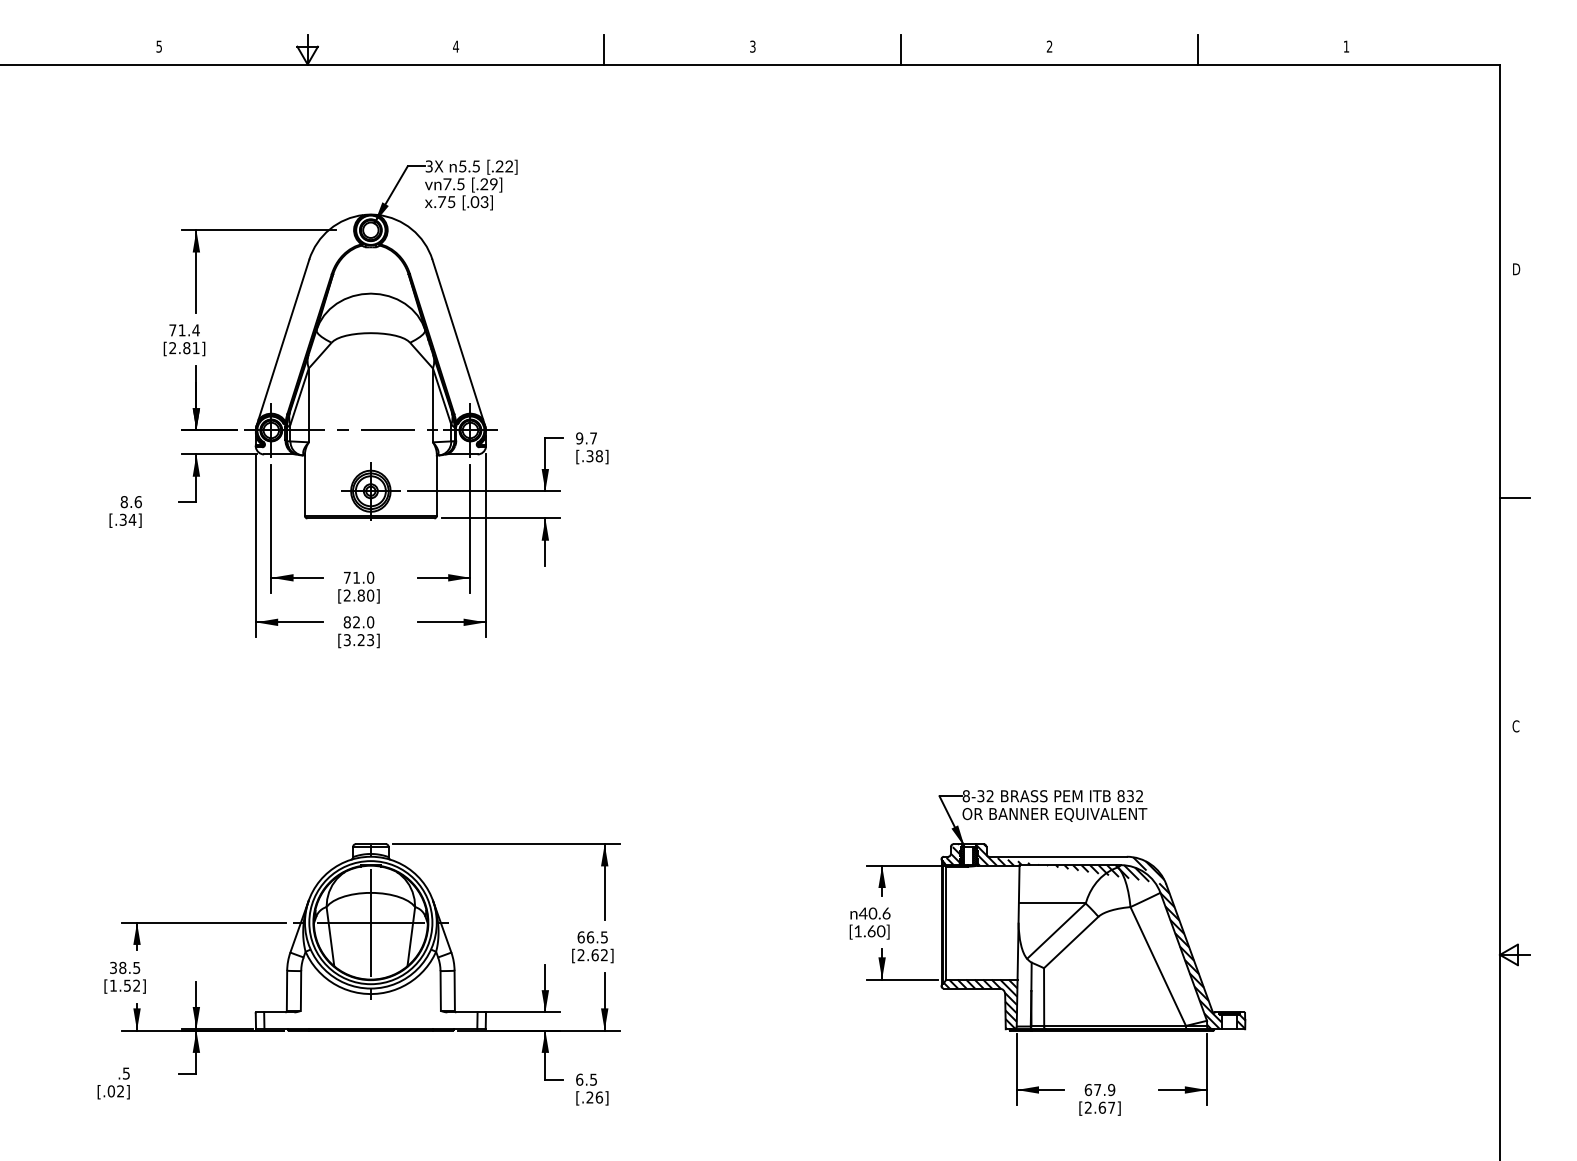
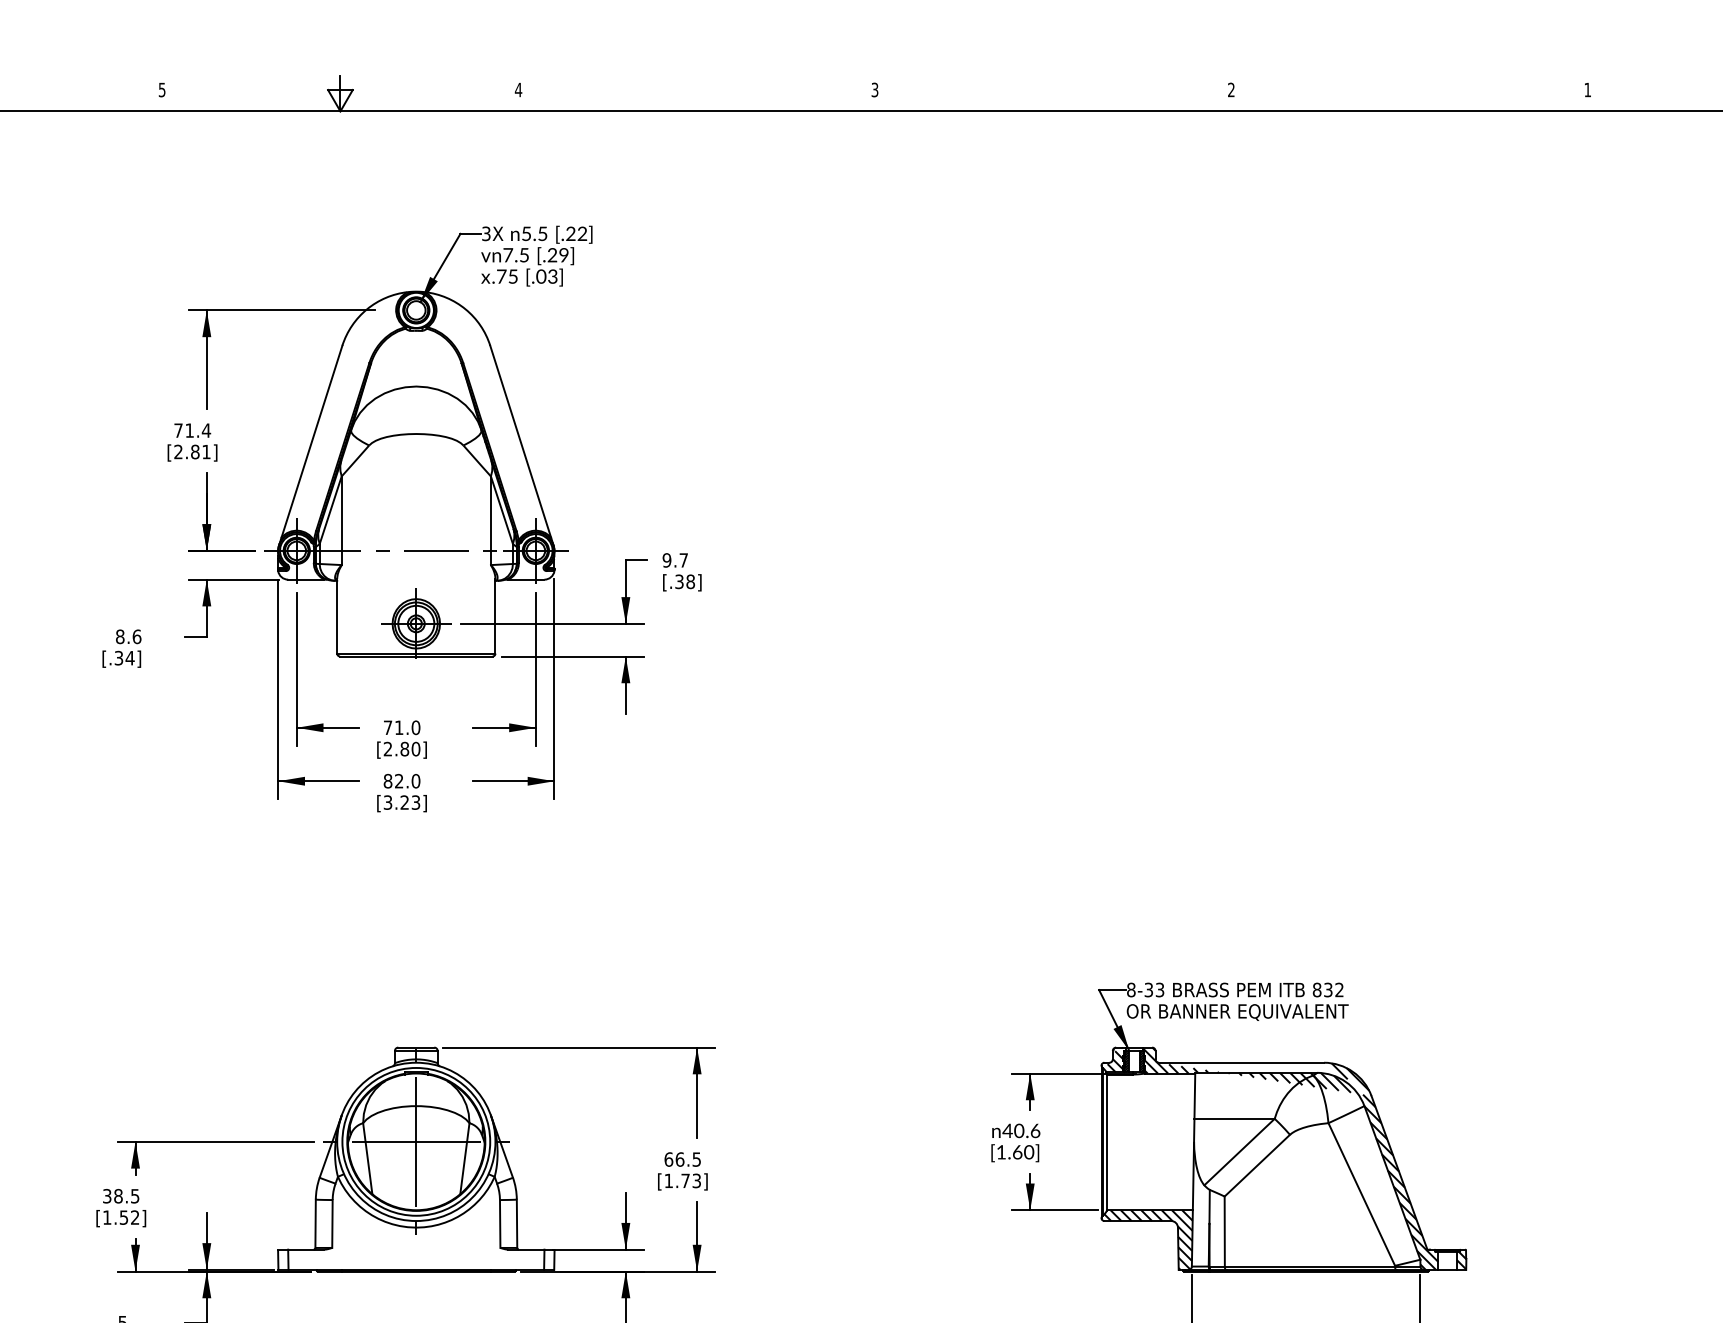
line: (604, 49) -> (696, 93), removed
line: (901, 49) -> (1053, 93), removed
line: (1198, 49) -> (1410, 93), removed
text: (989, 796) -> (1159, 990), 8-32 -> 8-33
text: (592, 955) -> (682, 1181), [2.62] -> [1.73]

